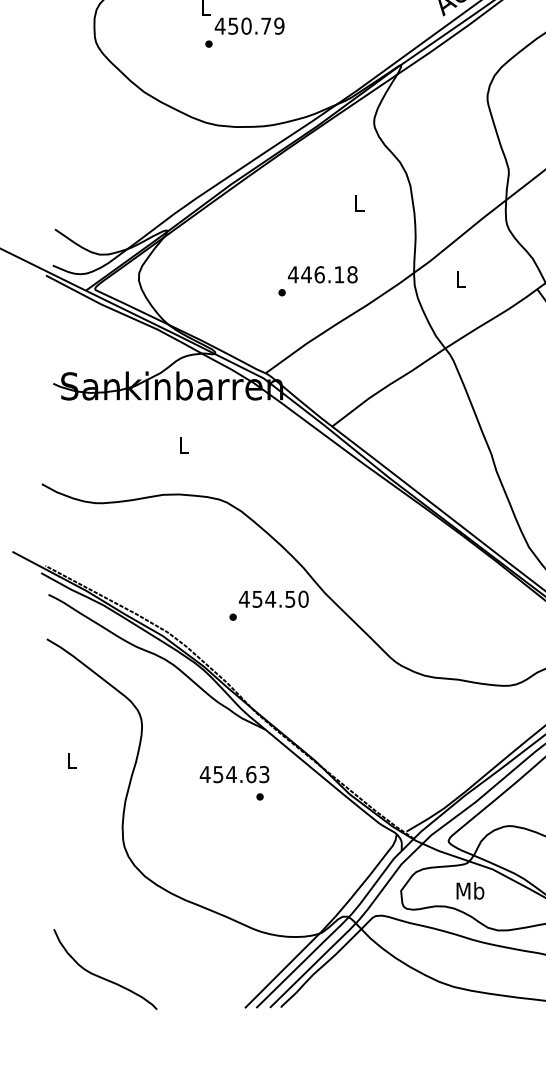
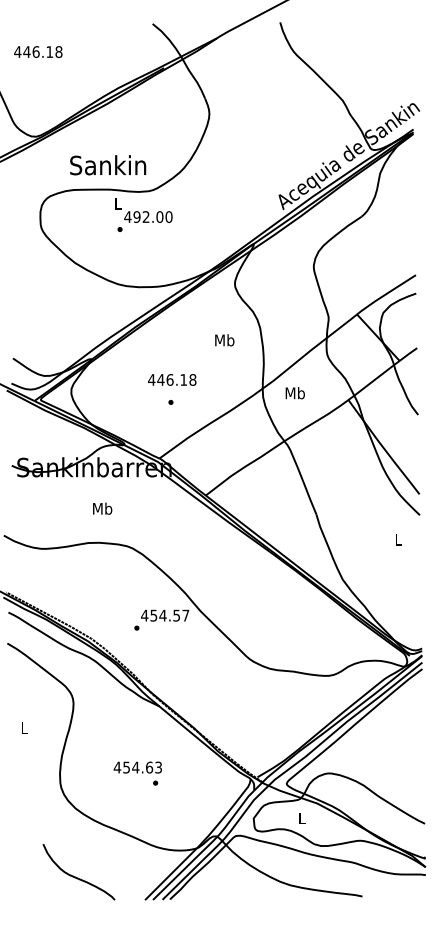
text: (255, 25) -> (152, 216), 450.79 -> 492.00
text: (359, 203) -> (224, 340), L -> Mb
text: (323, 274) -> (172, 379), moved
text: (459, 279) -> (294, 393), L -> Mb
text: (183, 445) -> (102, 508), L -> Mb
text: (303, 599) -> (185, 615), 454.50 -> 454.57
text: (234, 783) -> (137, 773), moved
text: (469, 890) -> (301, 818), Mb -> L
curve: (100, 975) -> (75, 876), moved

